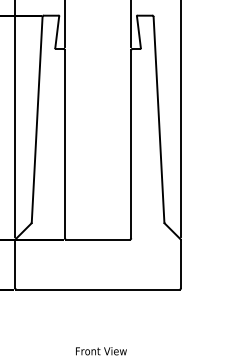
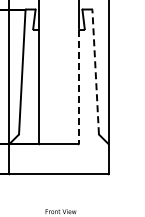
line: (158, 118) -> (95, 71), solid -> dashed
line: (130, 143) -> (78, 86), solid -> dashed

